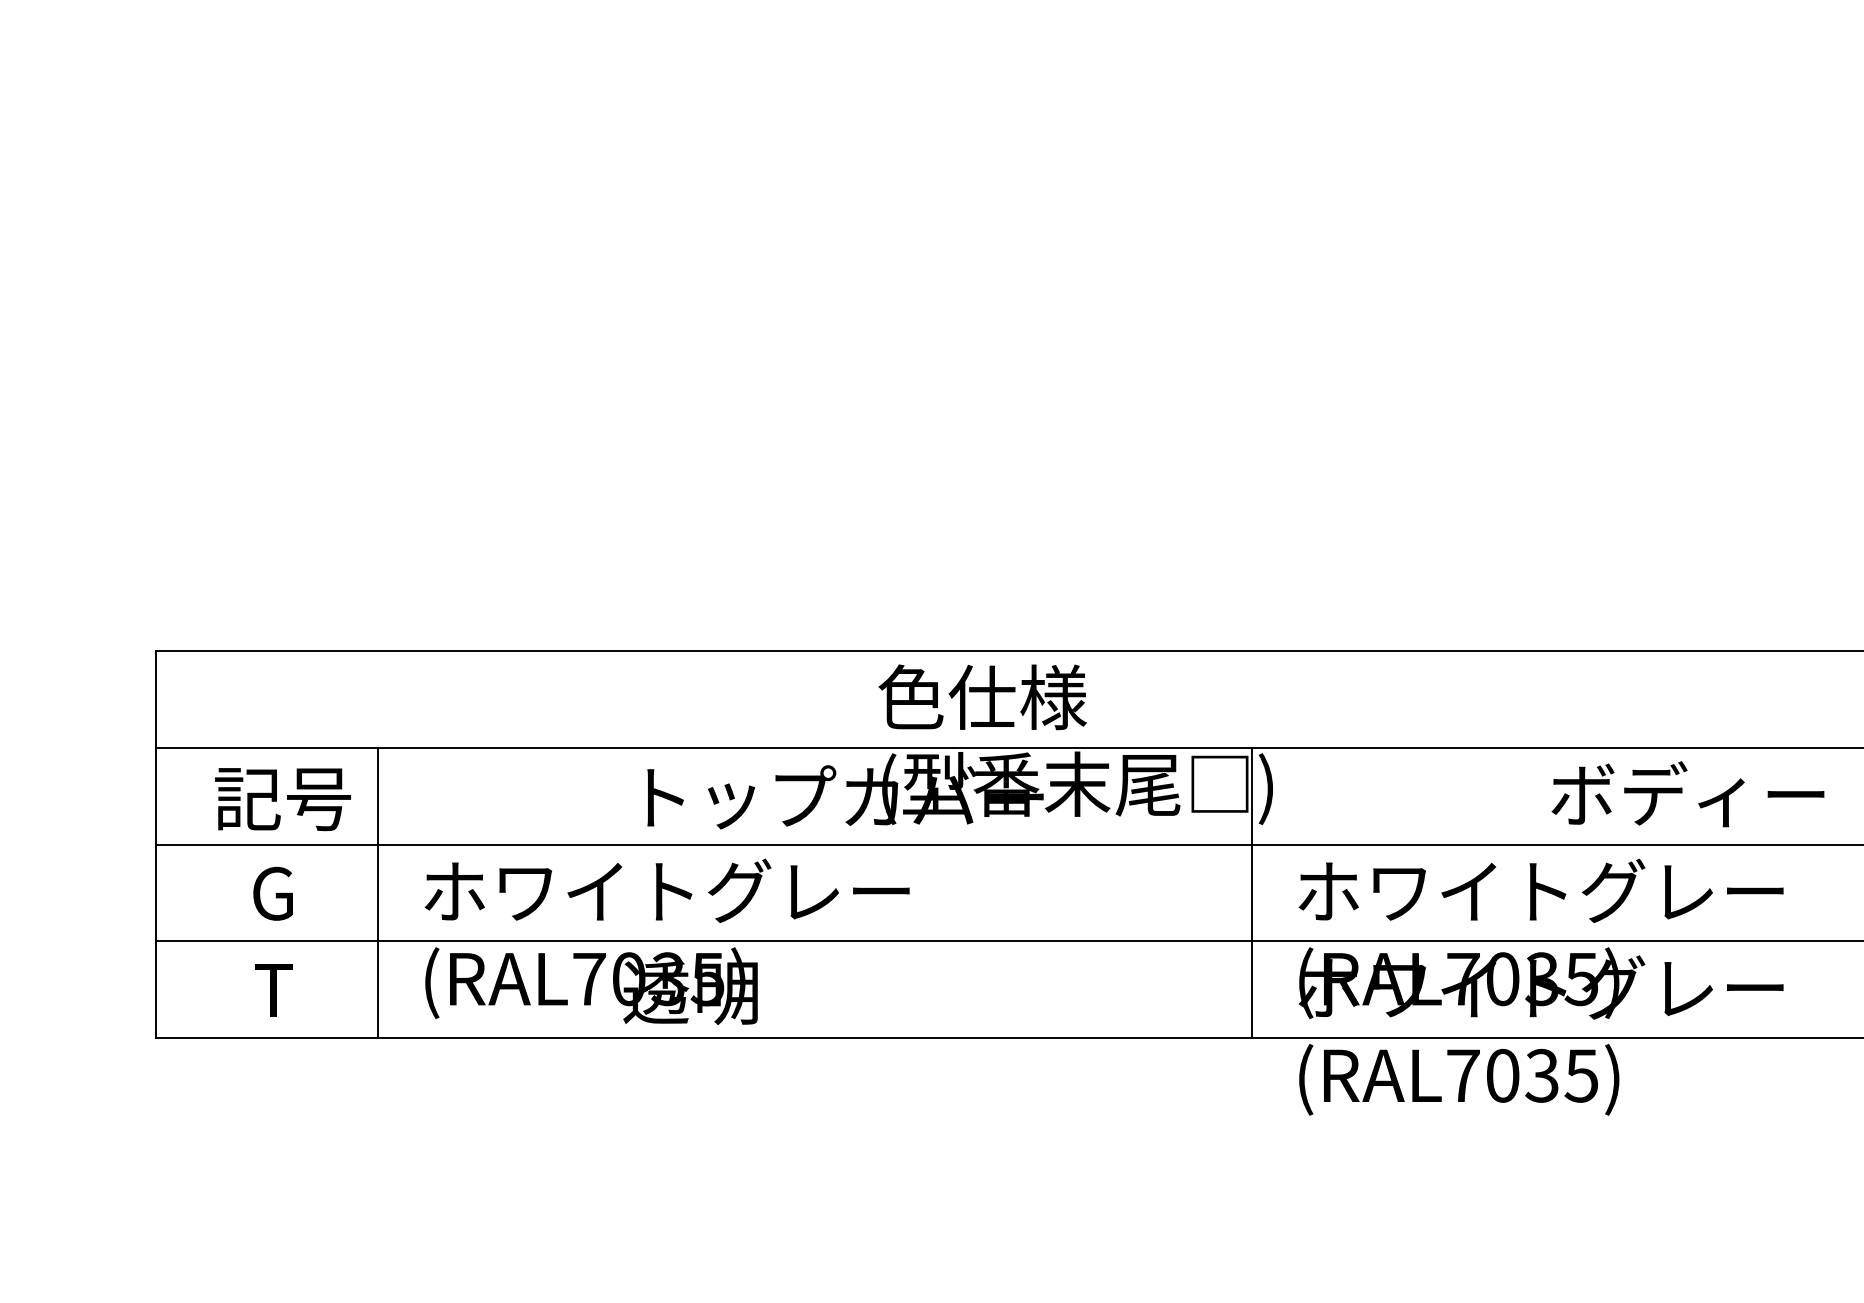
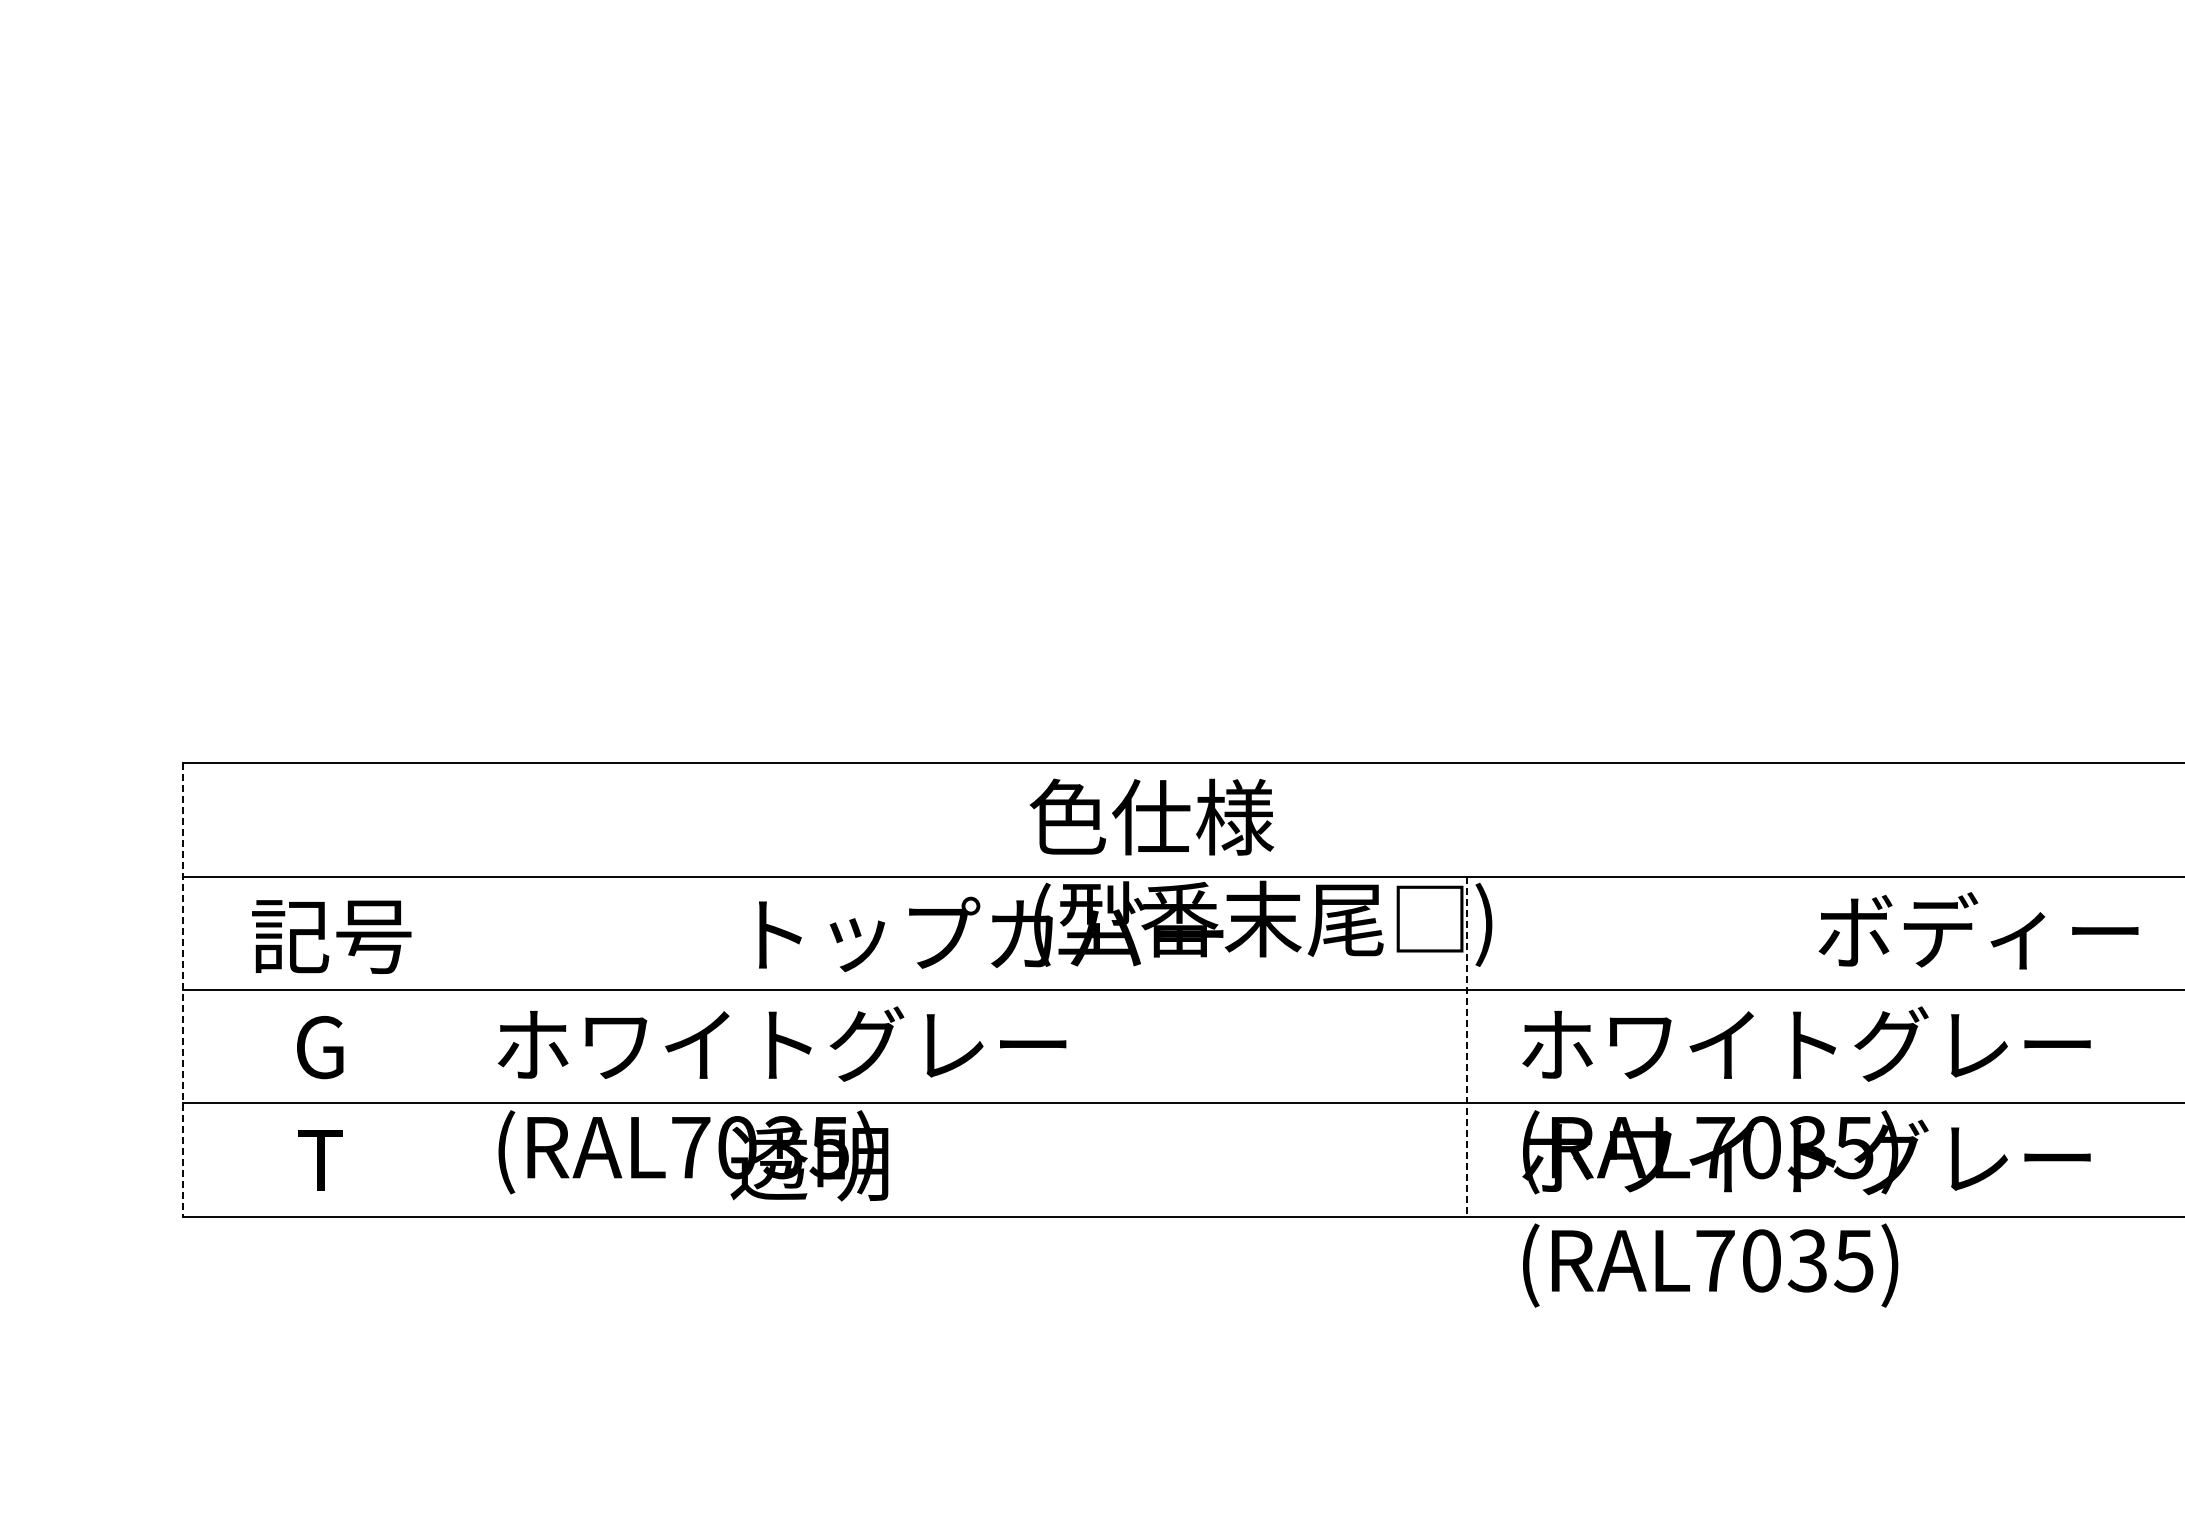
line: (155, 845) -> (182, 990), solid -> dashed
line: (377, 892) -> (442, 1046), removed
line: (1251, 892) -> (1467, 1046), solid -> dashed

